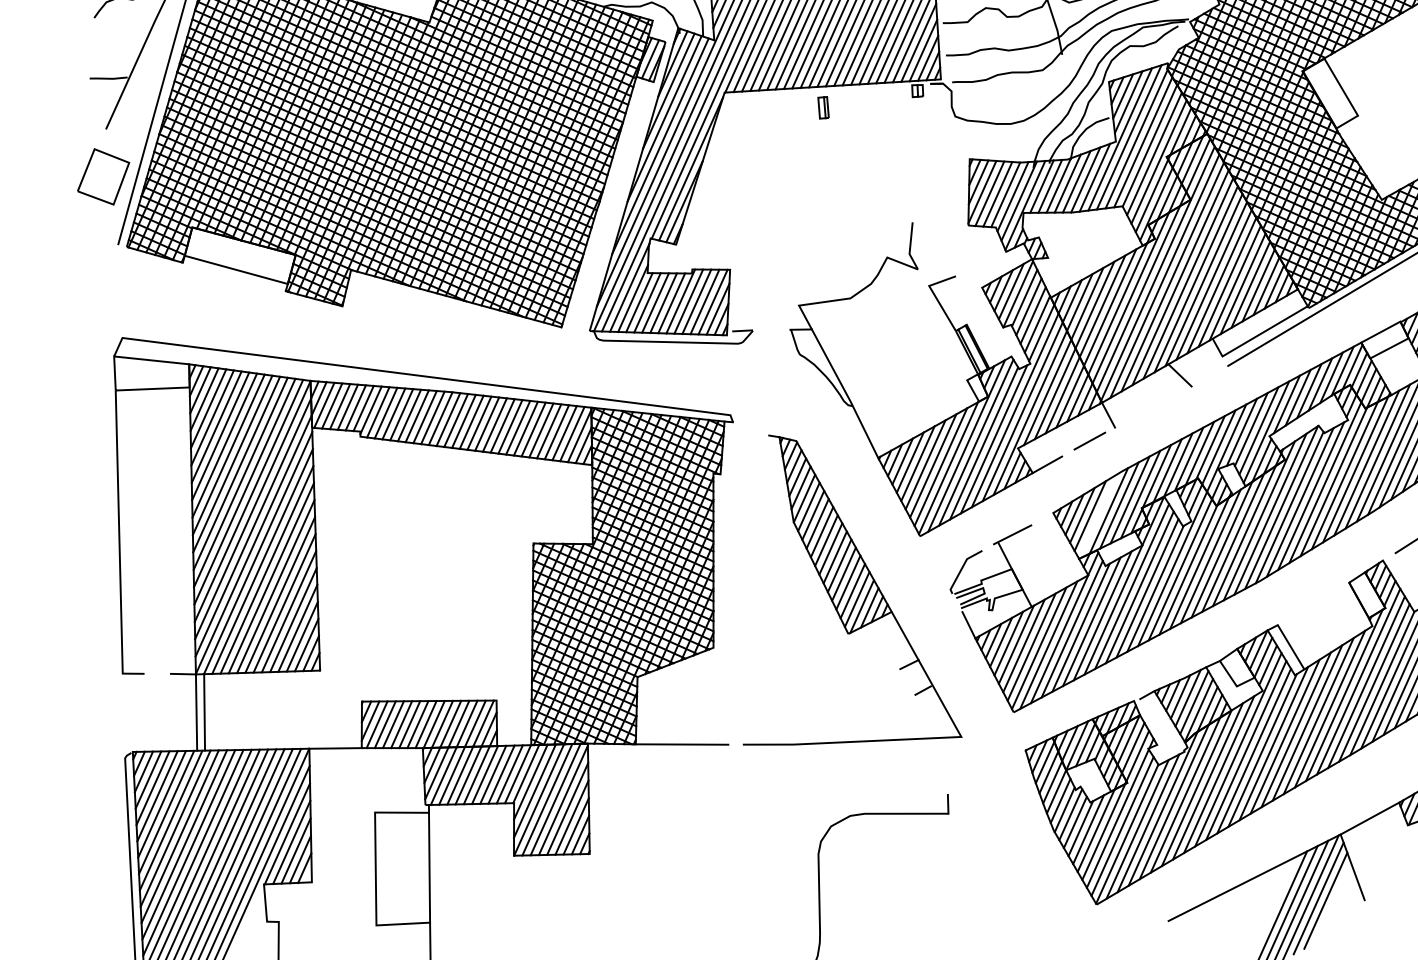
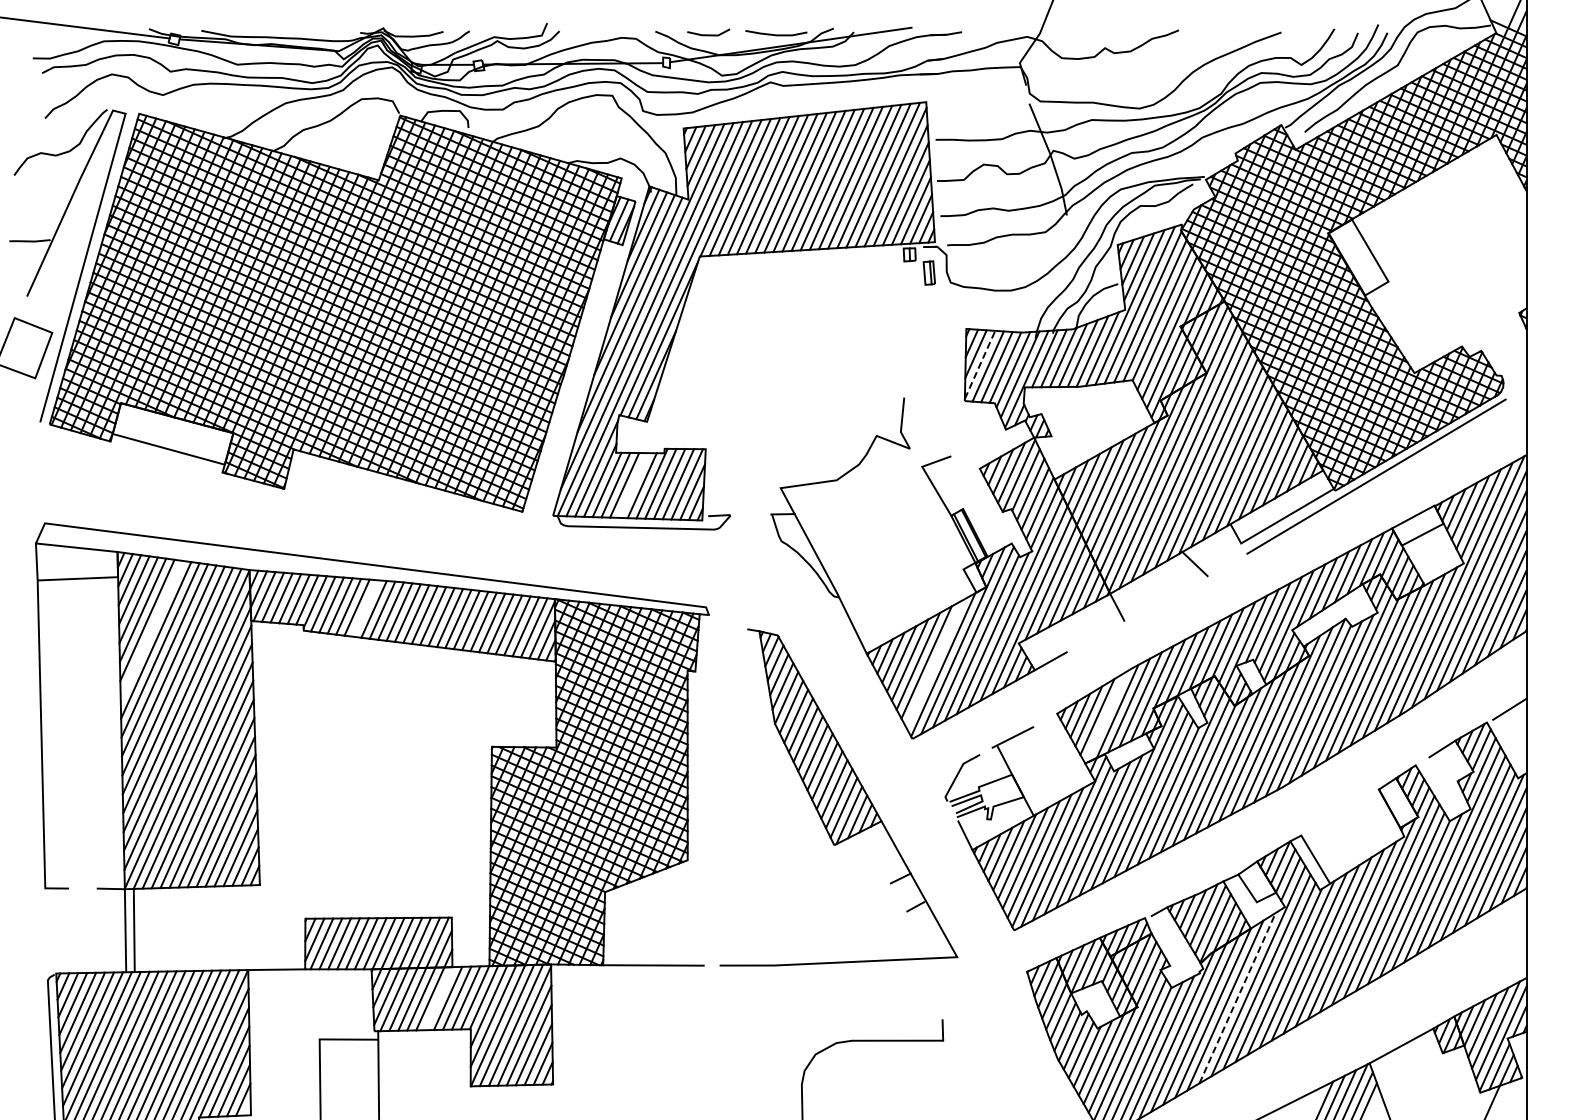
part: (822, 107) -> (928, 272), moved
line: (982, 191) -> (980, 364), solid -> dashed
line: (662, 303) -> (632, 485), removed
line: (417, 416) -> (365, 608), removed
line: (220, 435) -> (151, 629), removed
line: (1089, 441) -> (1096, 635), removed
line: (940, 466) -> (934, 663), removed
line: (485, 774) -> (439, 998), removed
line: (1219, 774) -> (1237, 997), solid -> dashed

